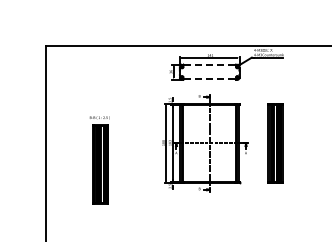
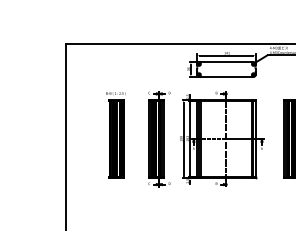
line: (209, 65) -> (226, 62), dashed -> solid
line: (209, 79) -> (226, 76), dashed -> solid
part: (141, 143) -> (159, 139), added
part: (99, 160) -> (115, 135), moved

